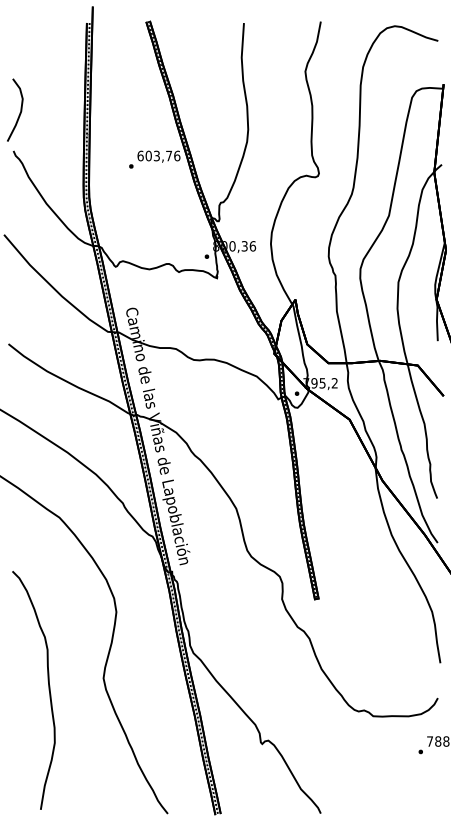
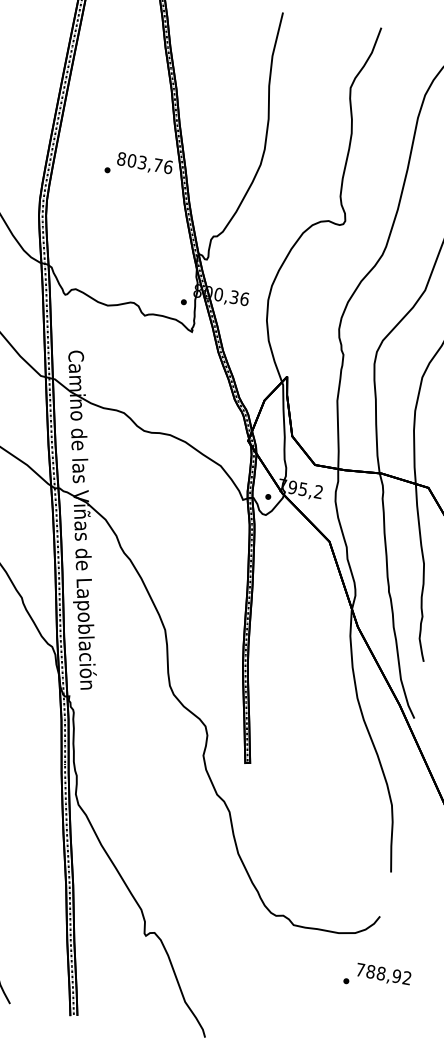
text: (140, 155) -> (121, 158), 603,76 -> 803,76

